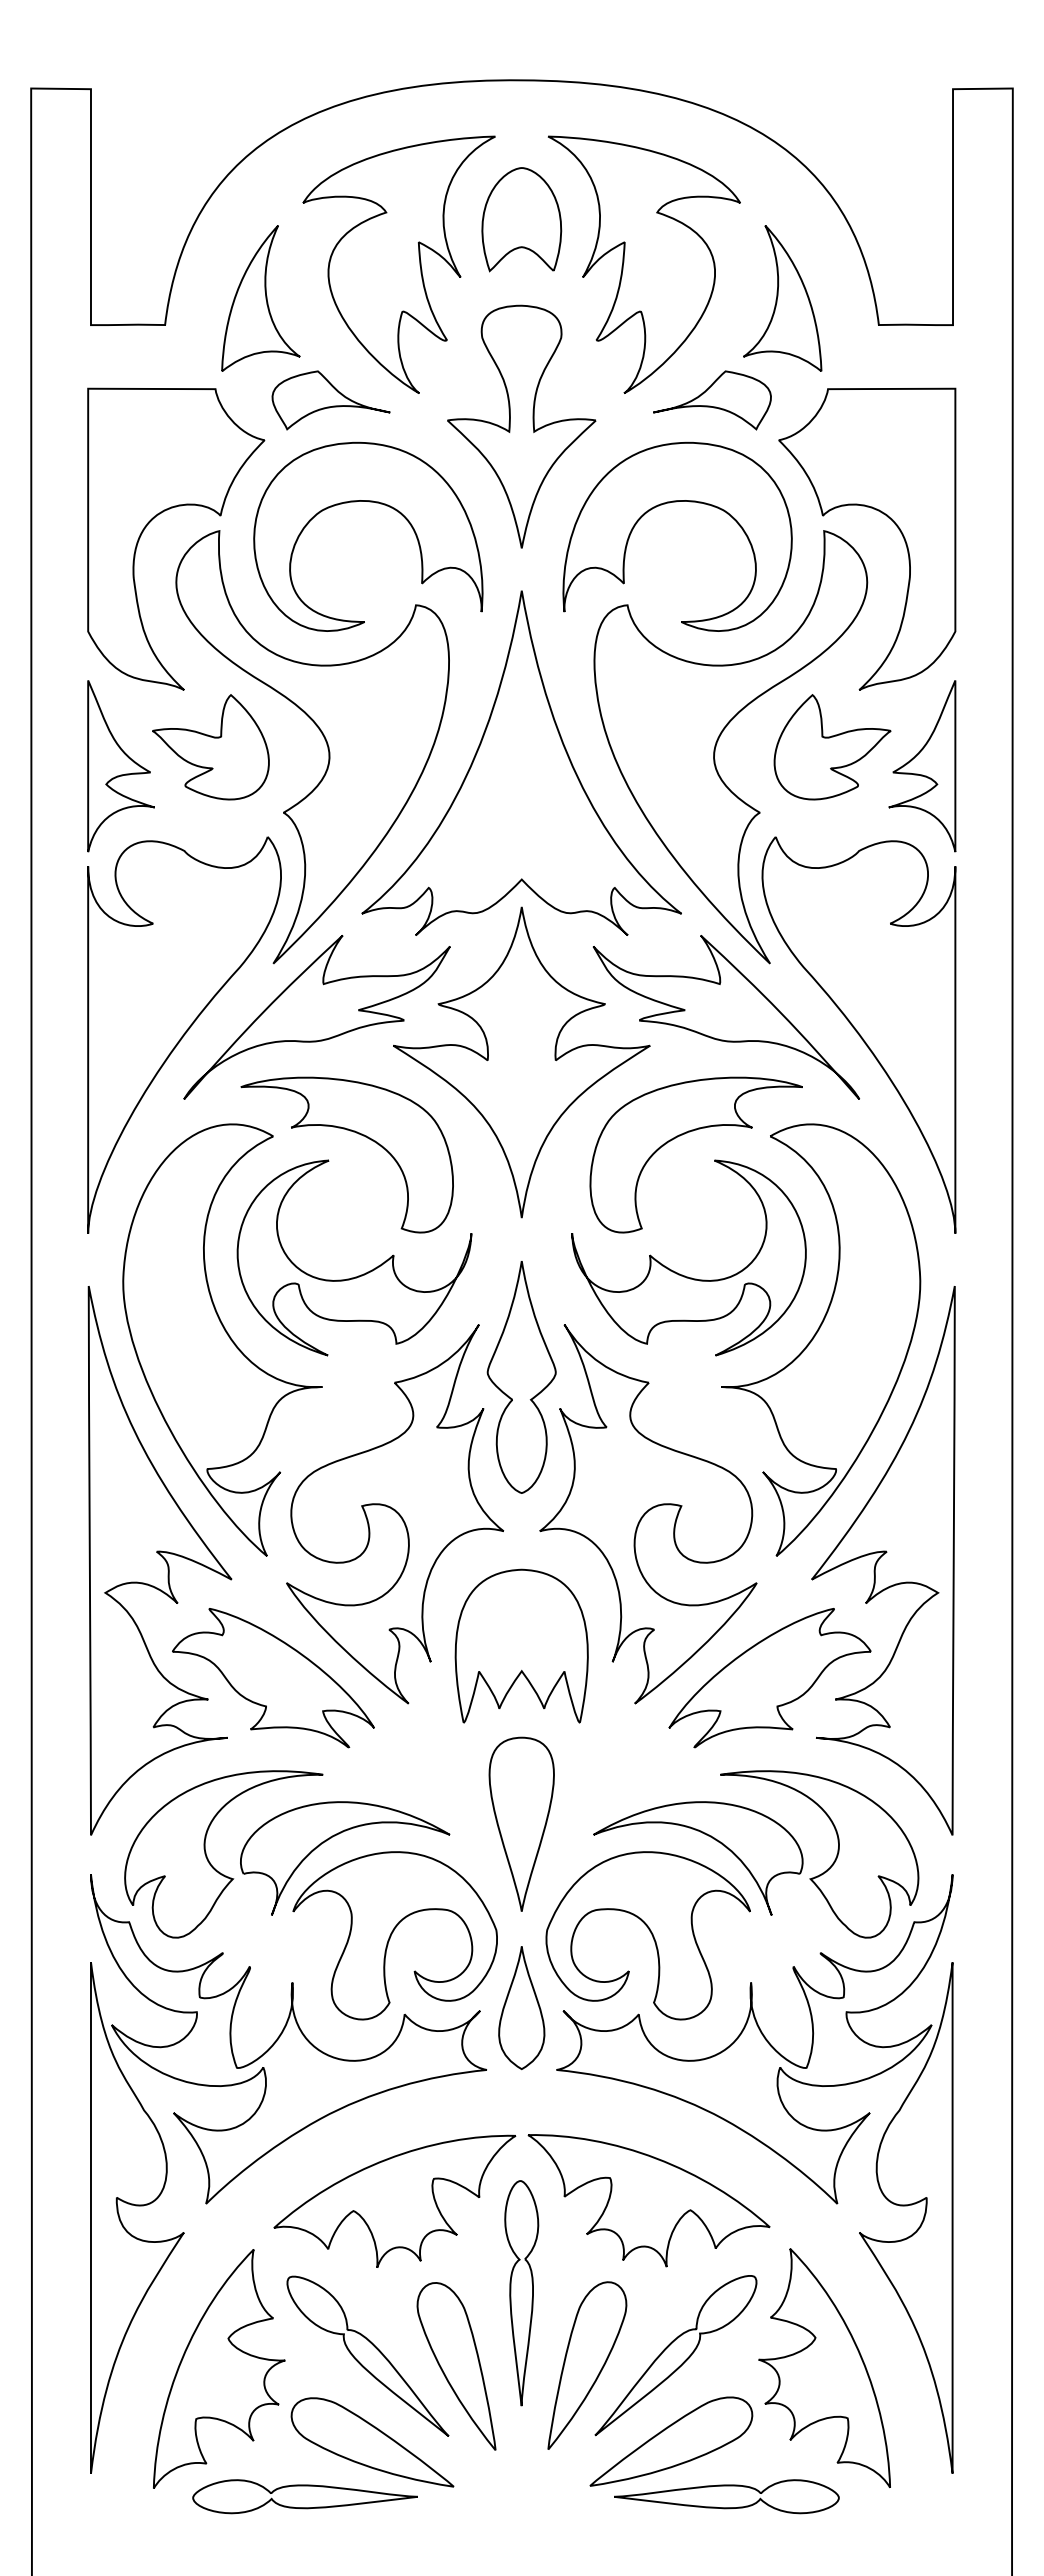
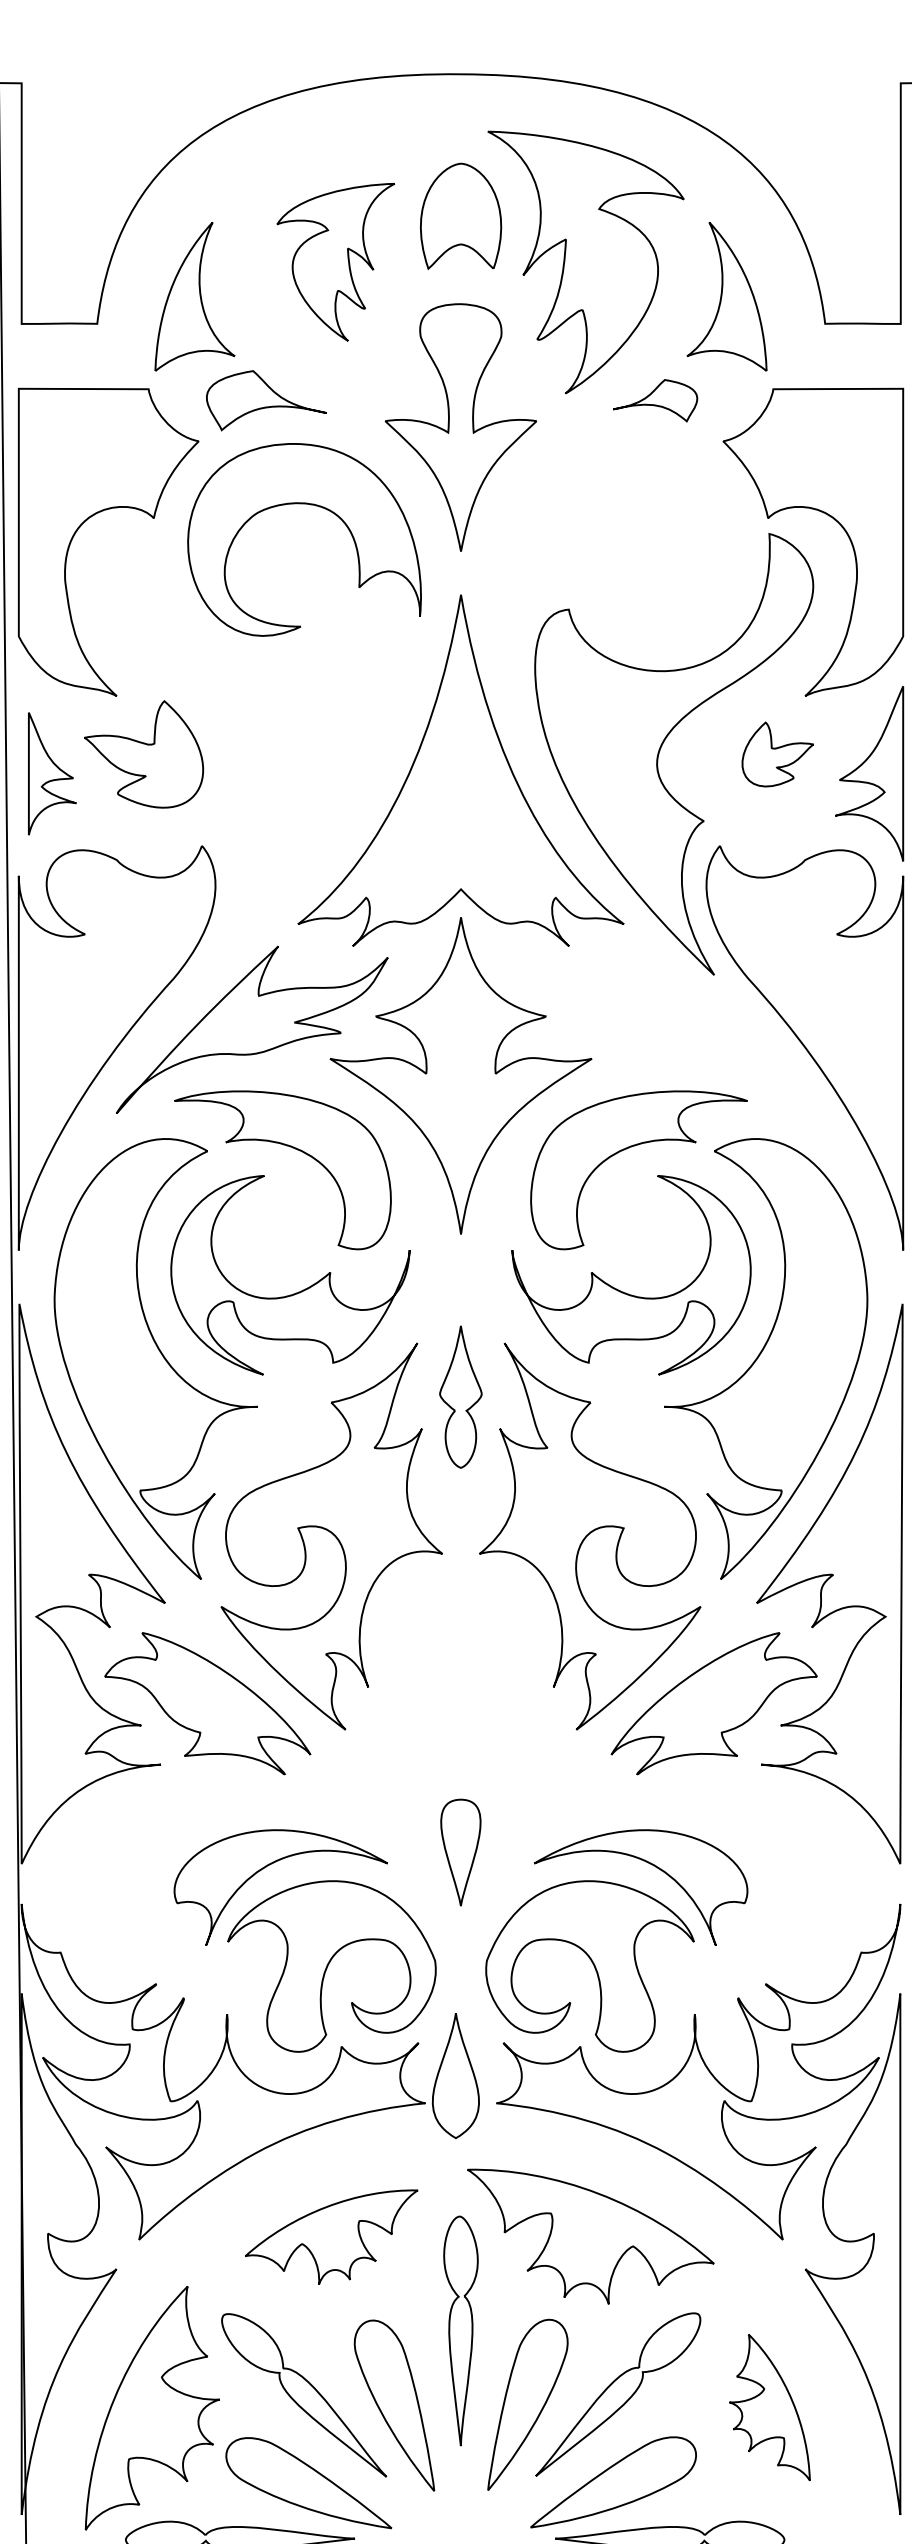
part: (398, 264) -> (335, 262), size x0.6
part: (712, 400) -> (655, 400), size x0.7
part: (669, 503) -> (611, 505), removed
part: (326, 745) -> (261, 752), removed
part: (832, 747) -> (777, 754), size x0.6
part: (120, 766) -> (51, 774), size x0.7
part: (726, 1017) -> (669, 1030), removed
part: (521, 1377) -> (460, 1397), size x0.6
part: (521, 1645) -> (460, 1670), removed
part: (521, 1823) -> (460, 1851), size x0.6
part: (211, 1863) -> (144, 1892), removed
part: (830, 1865) -> (775, 1894), removed
part: (521, 2008) -> (455, 2076), moved
part: (394, 2200) -> (331, 2236), size x0.7
part: (824, 2368) -> (769, 2407), size x0.6

